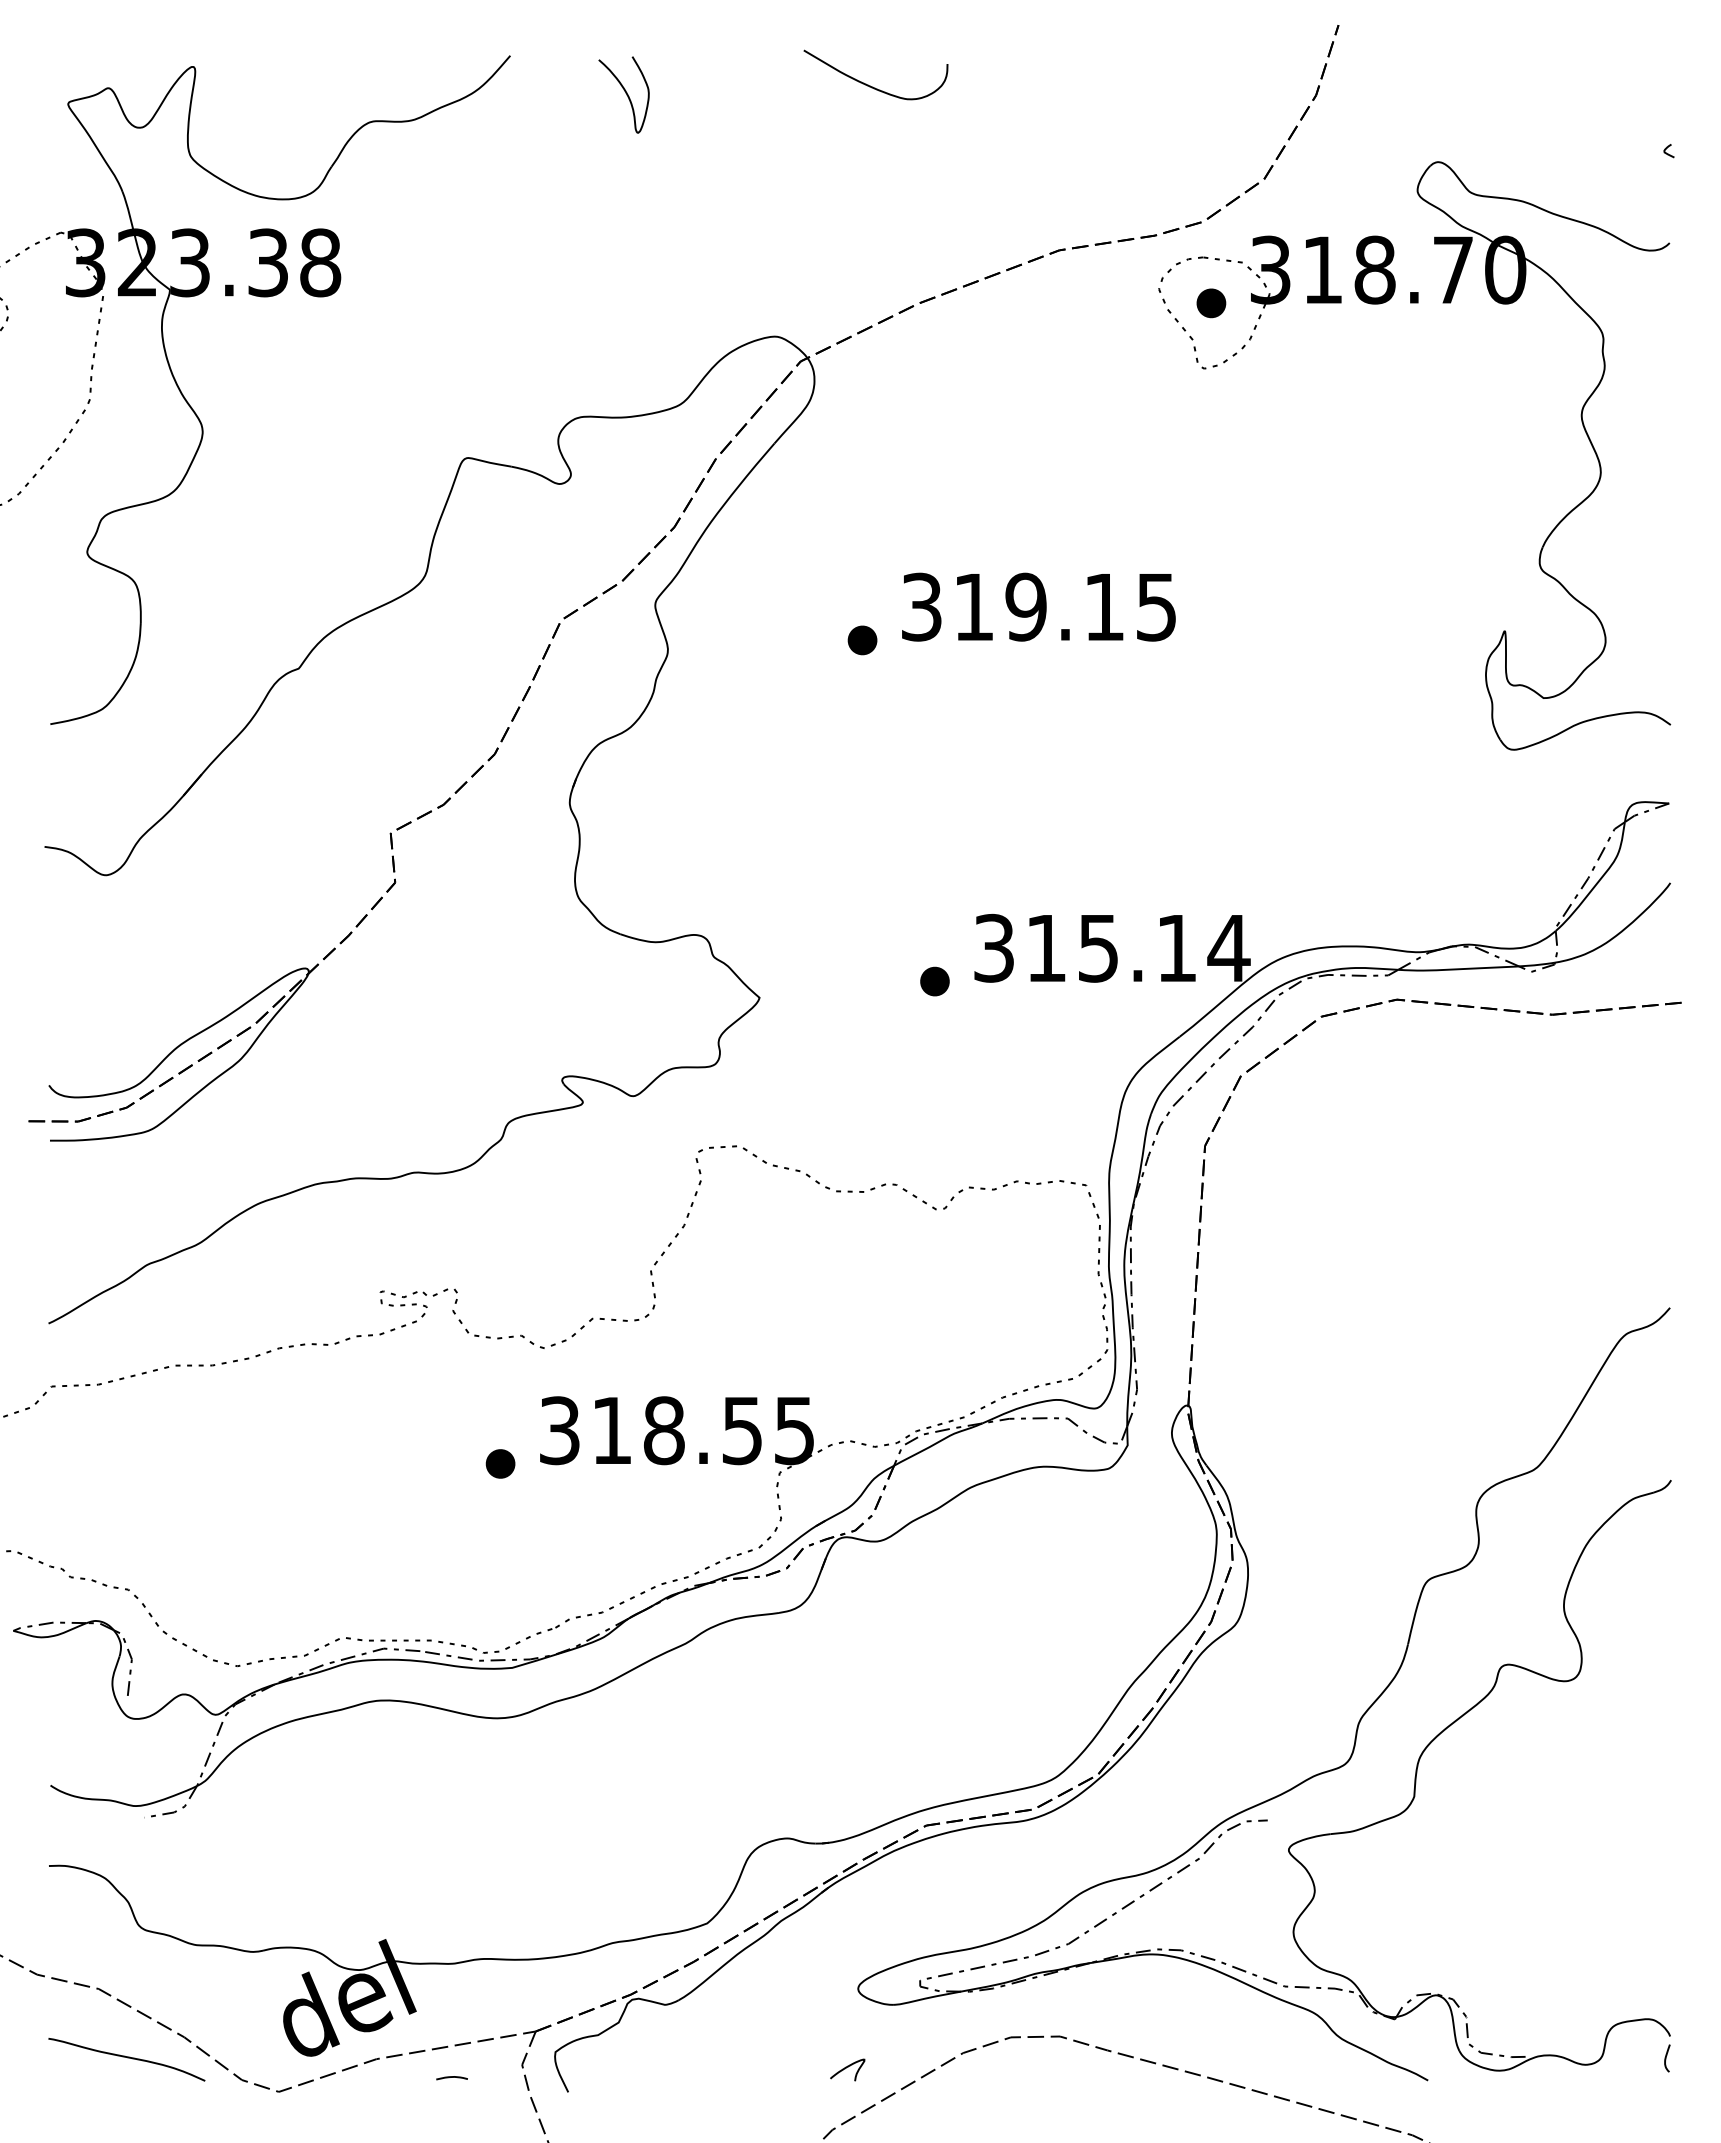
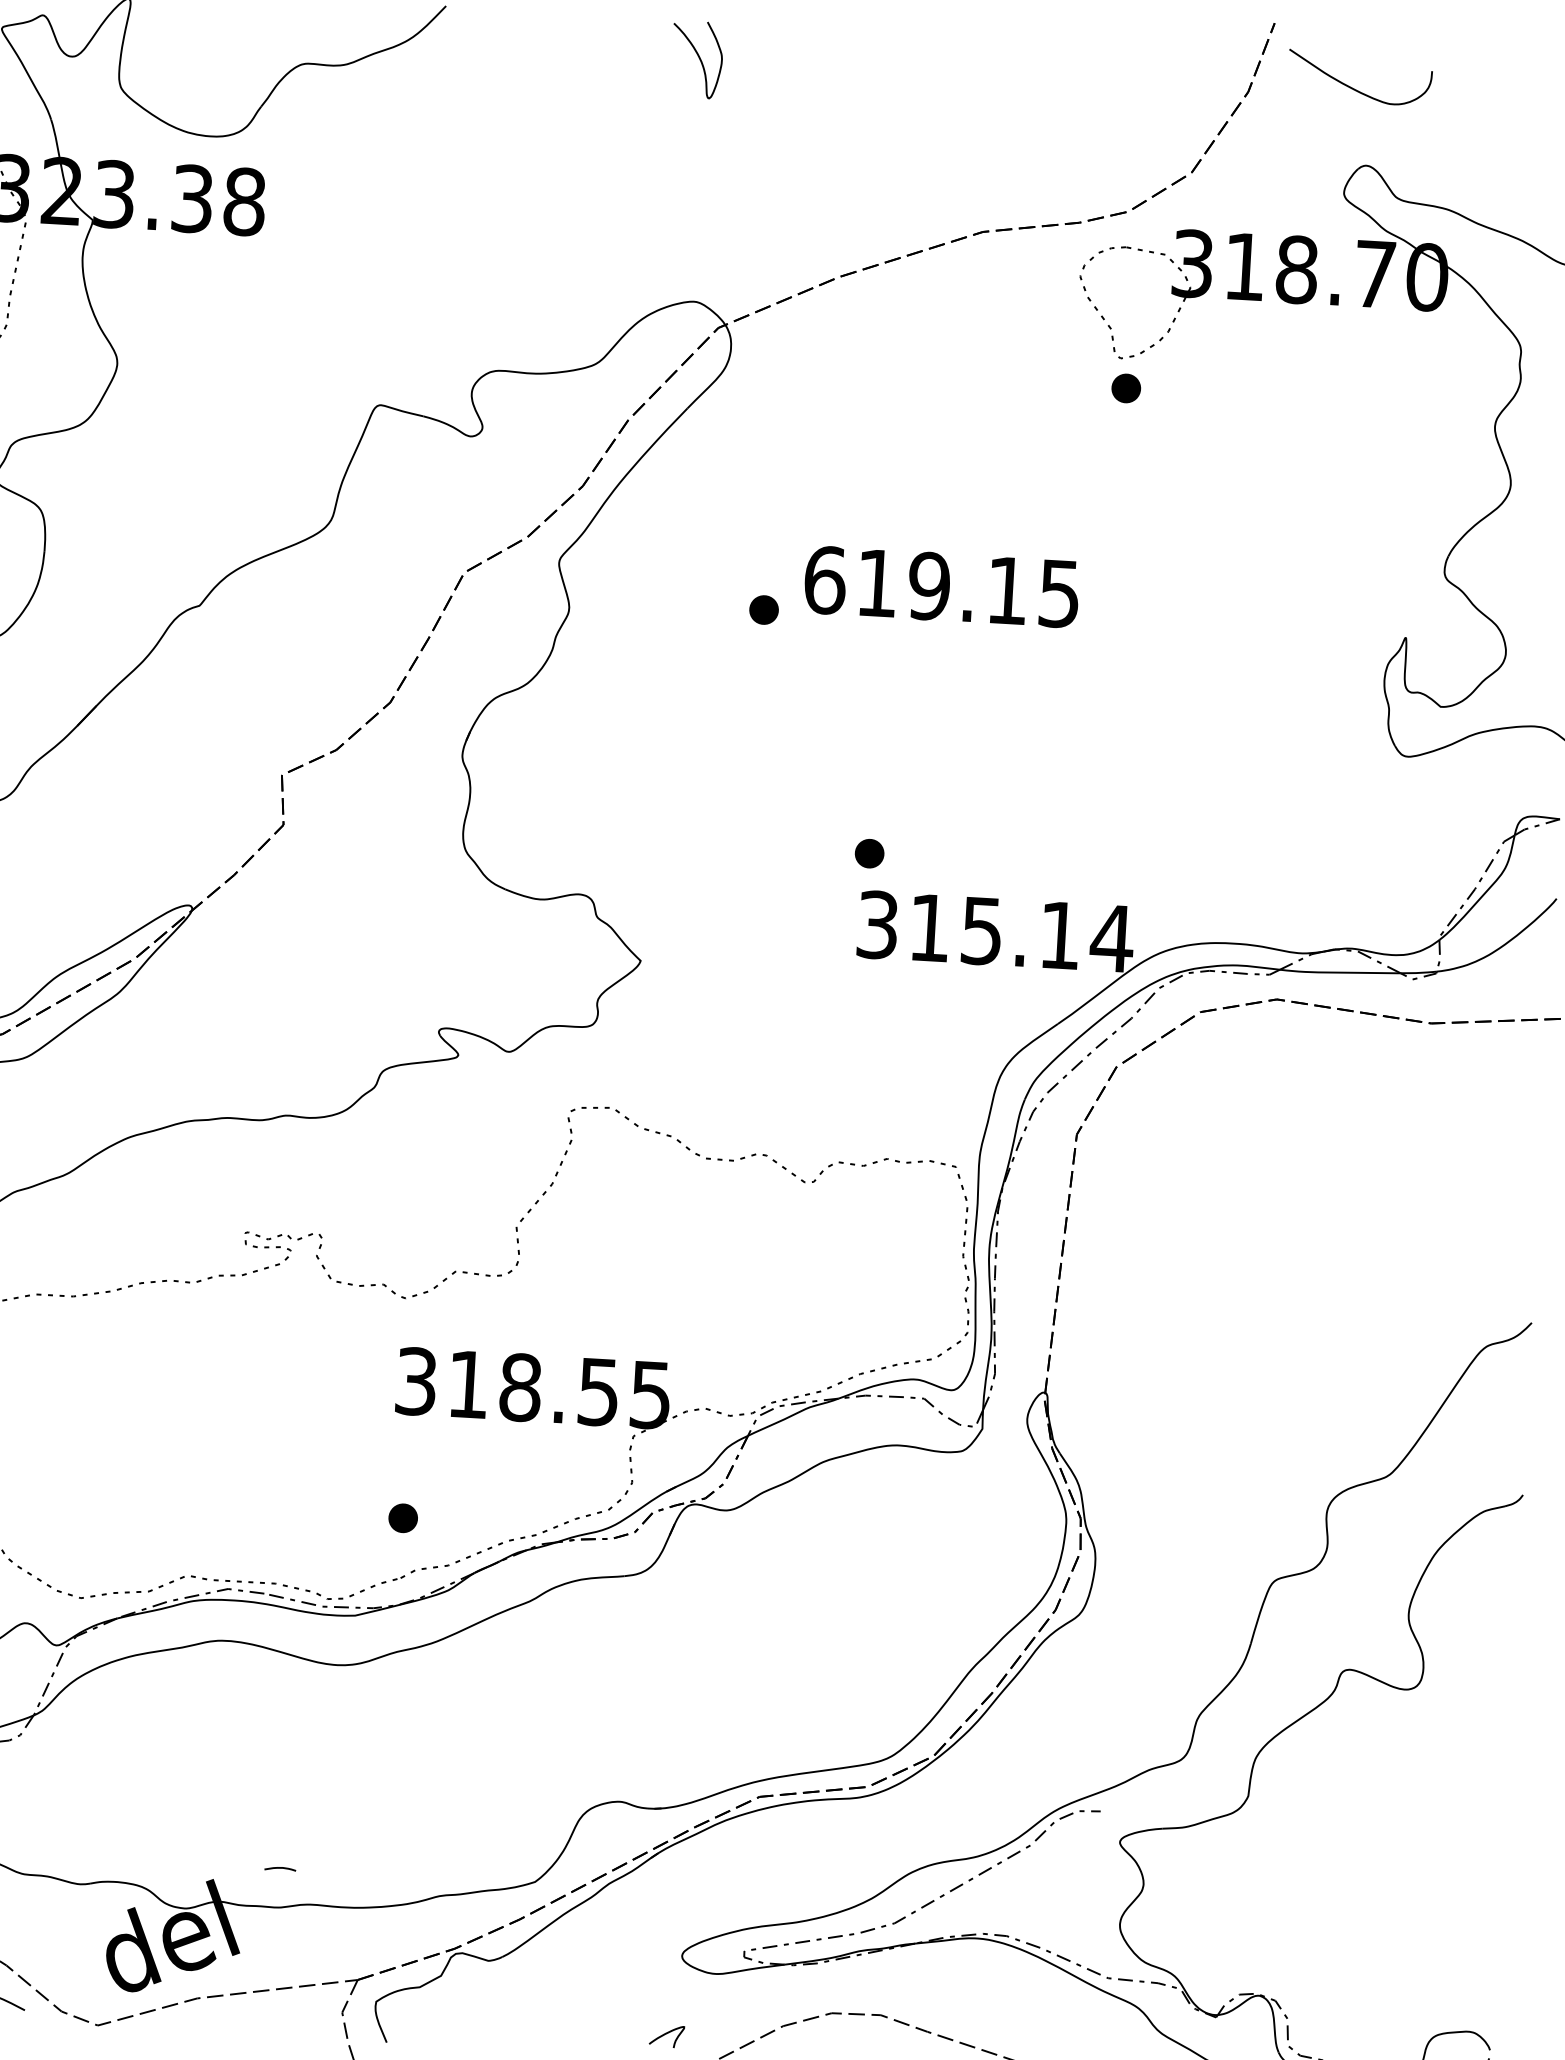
curve: (870, 85) -> (1354, 88), moved
curve: (625, 93) -> (698, 58), moved
part: (1211, 303) -> (1126, 388), moved
text: (921, 606) -> (824, 579), 319.15 -> 619.15
part: (934, 981) -> (869, 853), moved
part: (500, 1463) -> (403, 1517), moved
curve: (451, 2077) -> (279, 1868), moved

